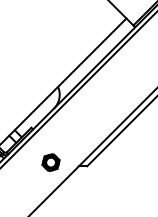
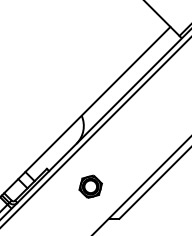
part: (50, 162) -> (90, 186), moved

